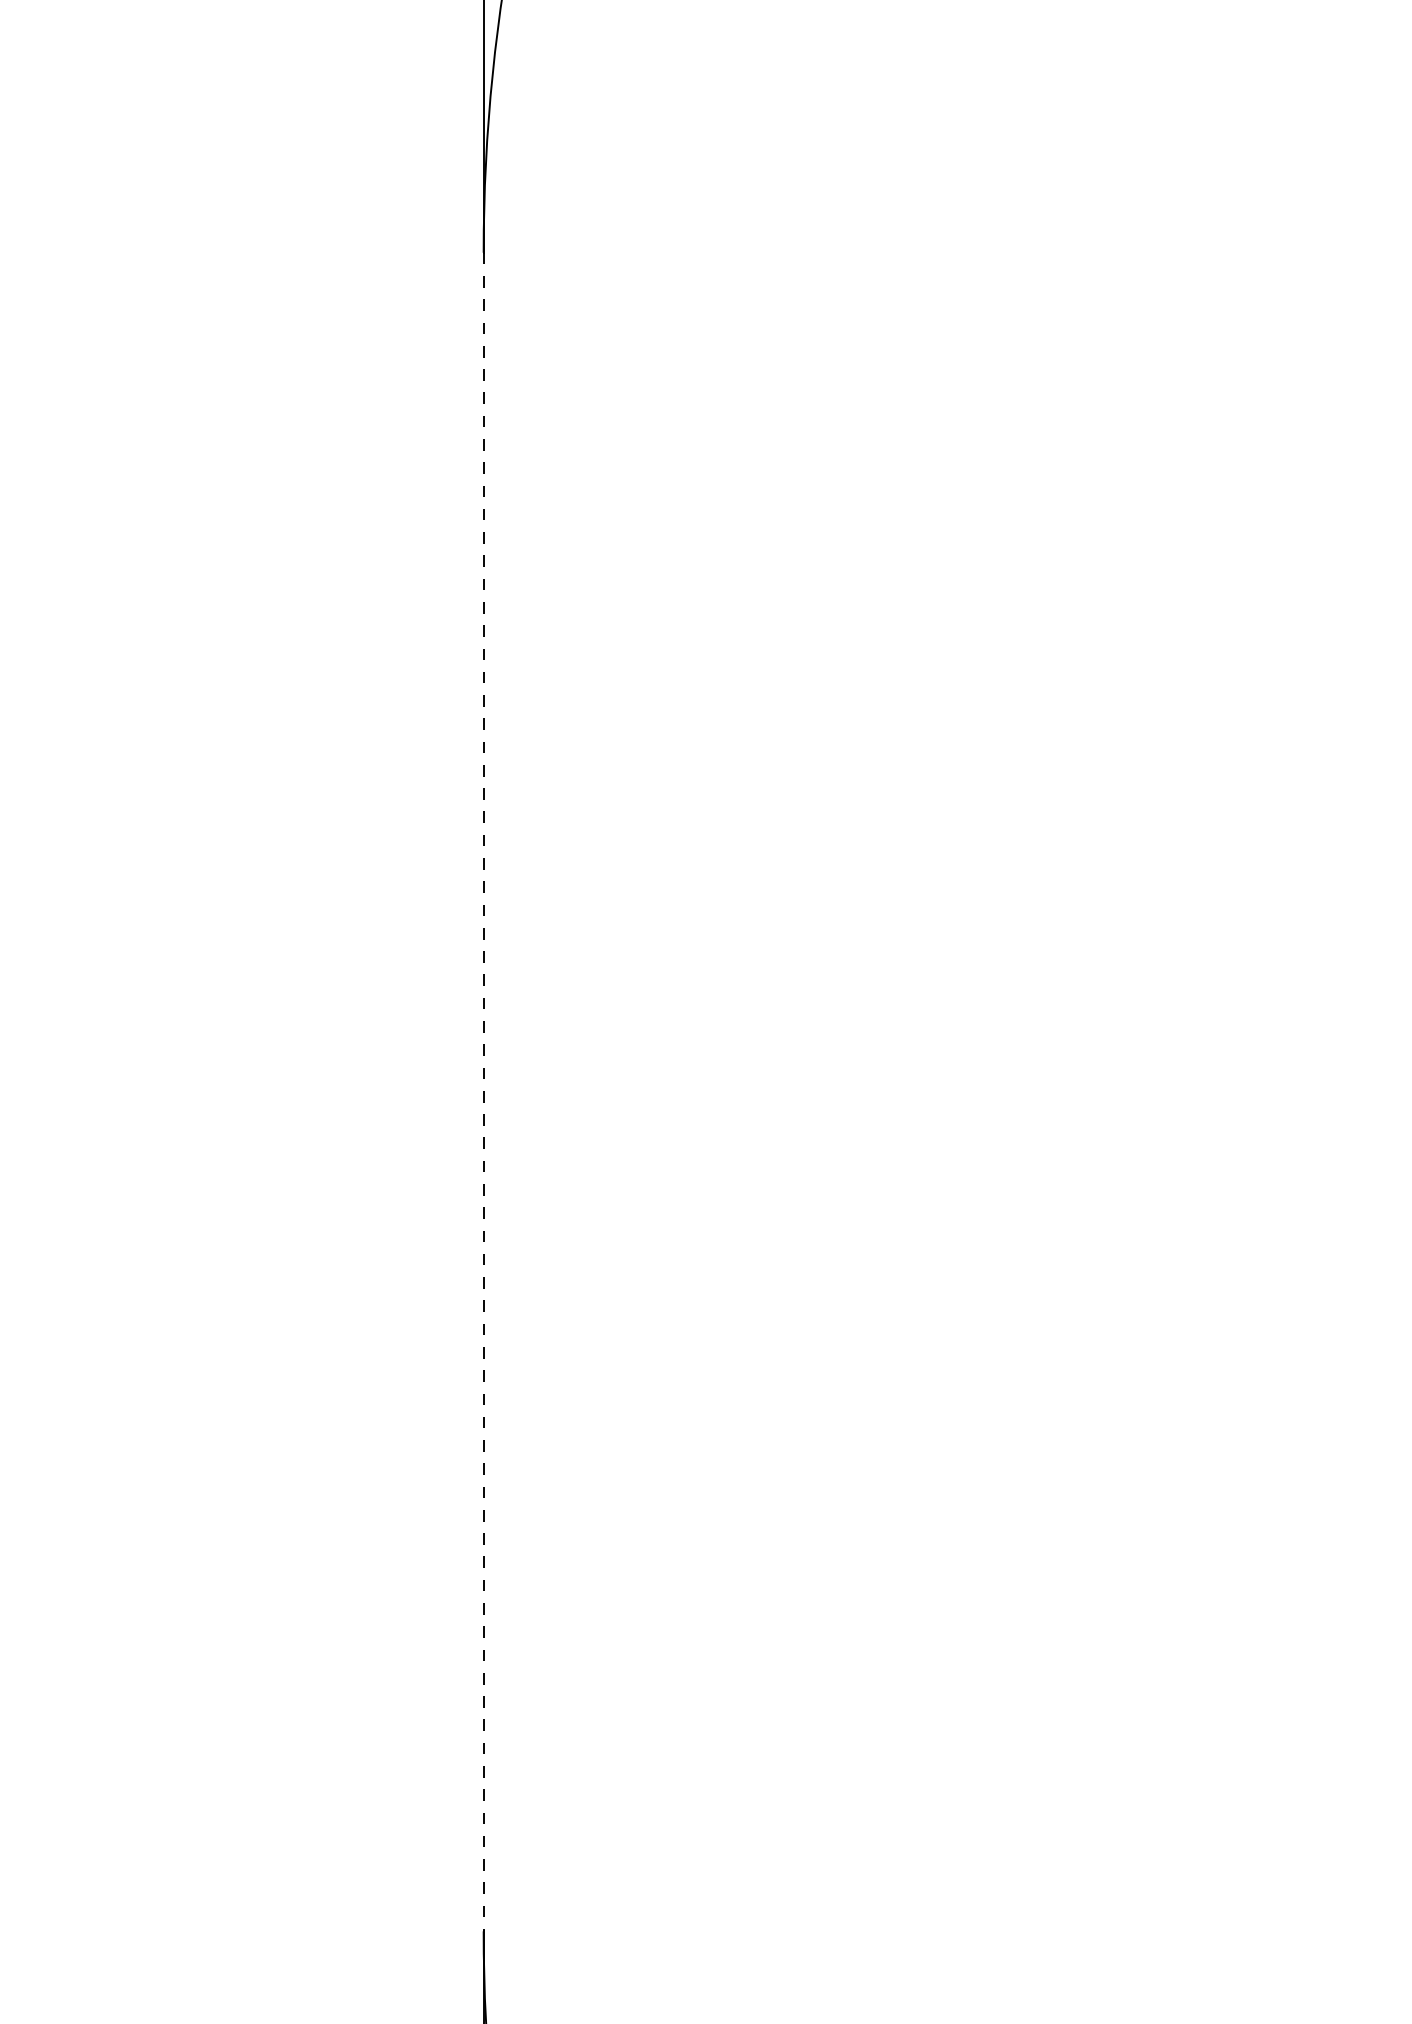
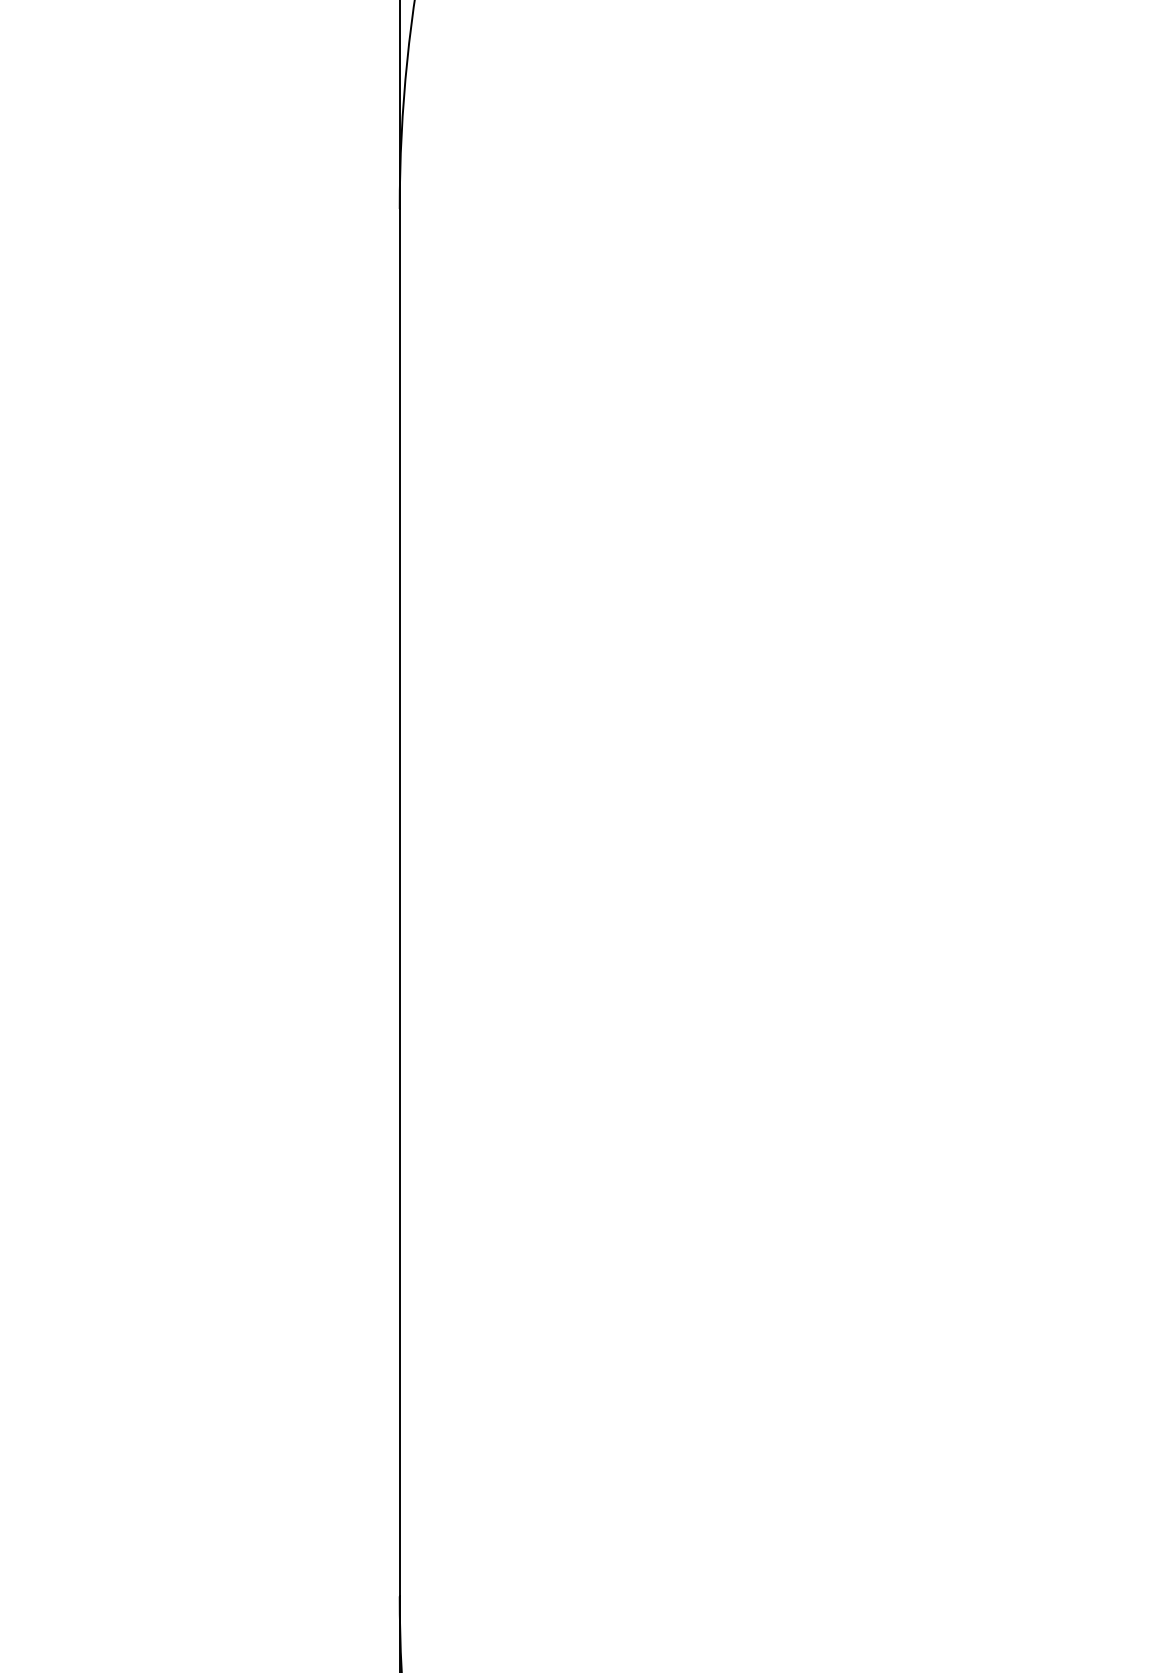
line: (483, 1092) -> (399, 903), dashed -> solid

